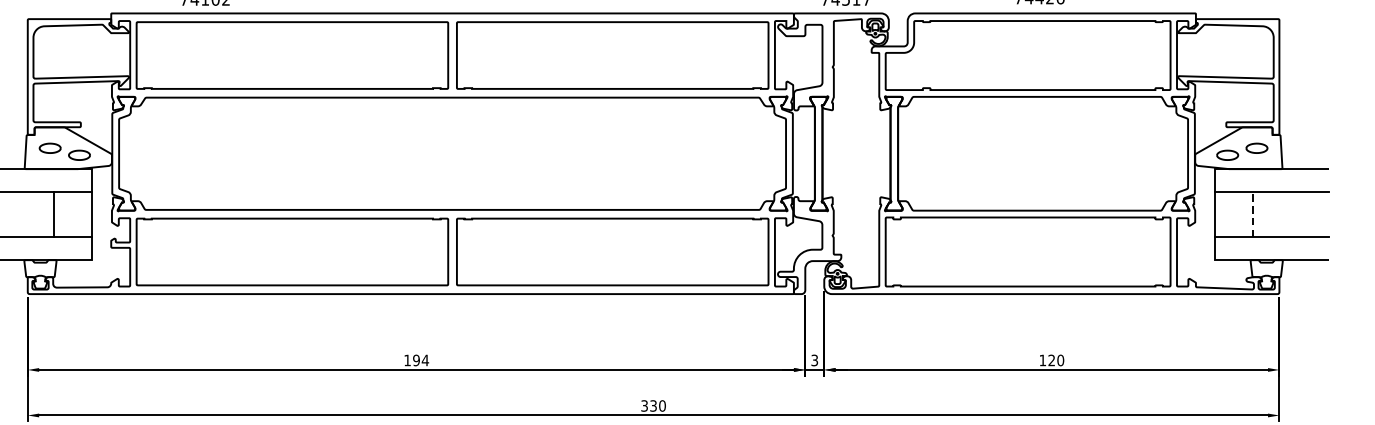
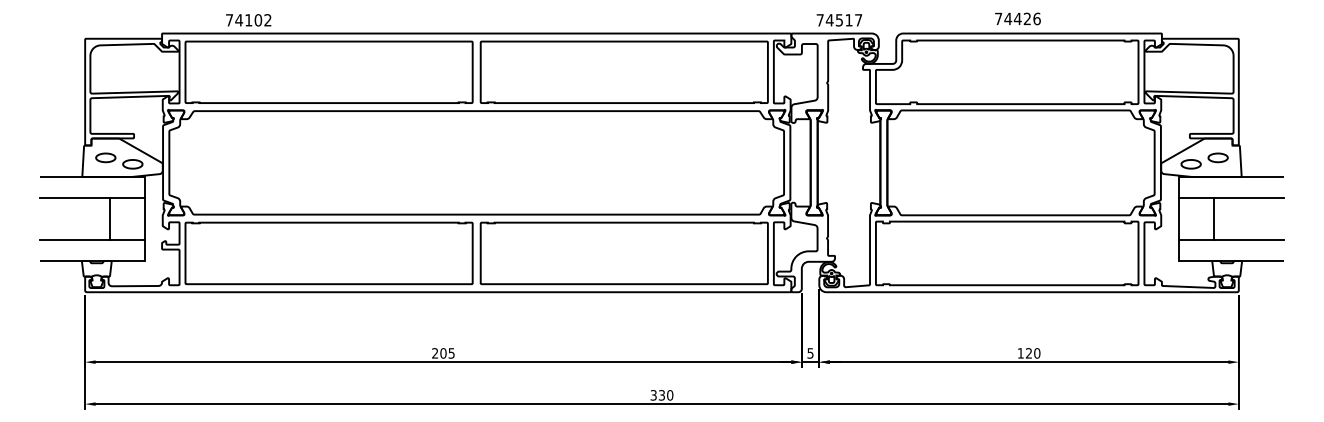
line: (1253, 214) -> (1214, 218), dashed -> solid
text: (814, 359) -> (810, 352), 3 -> 5
text: (416, 360) -> (443, 353), 194 -> 205

